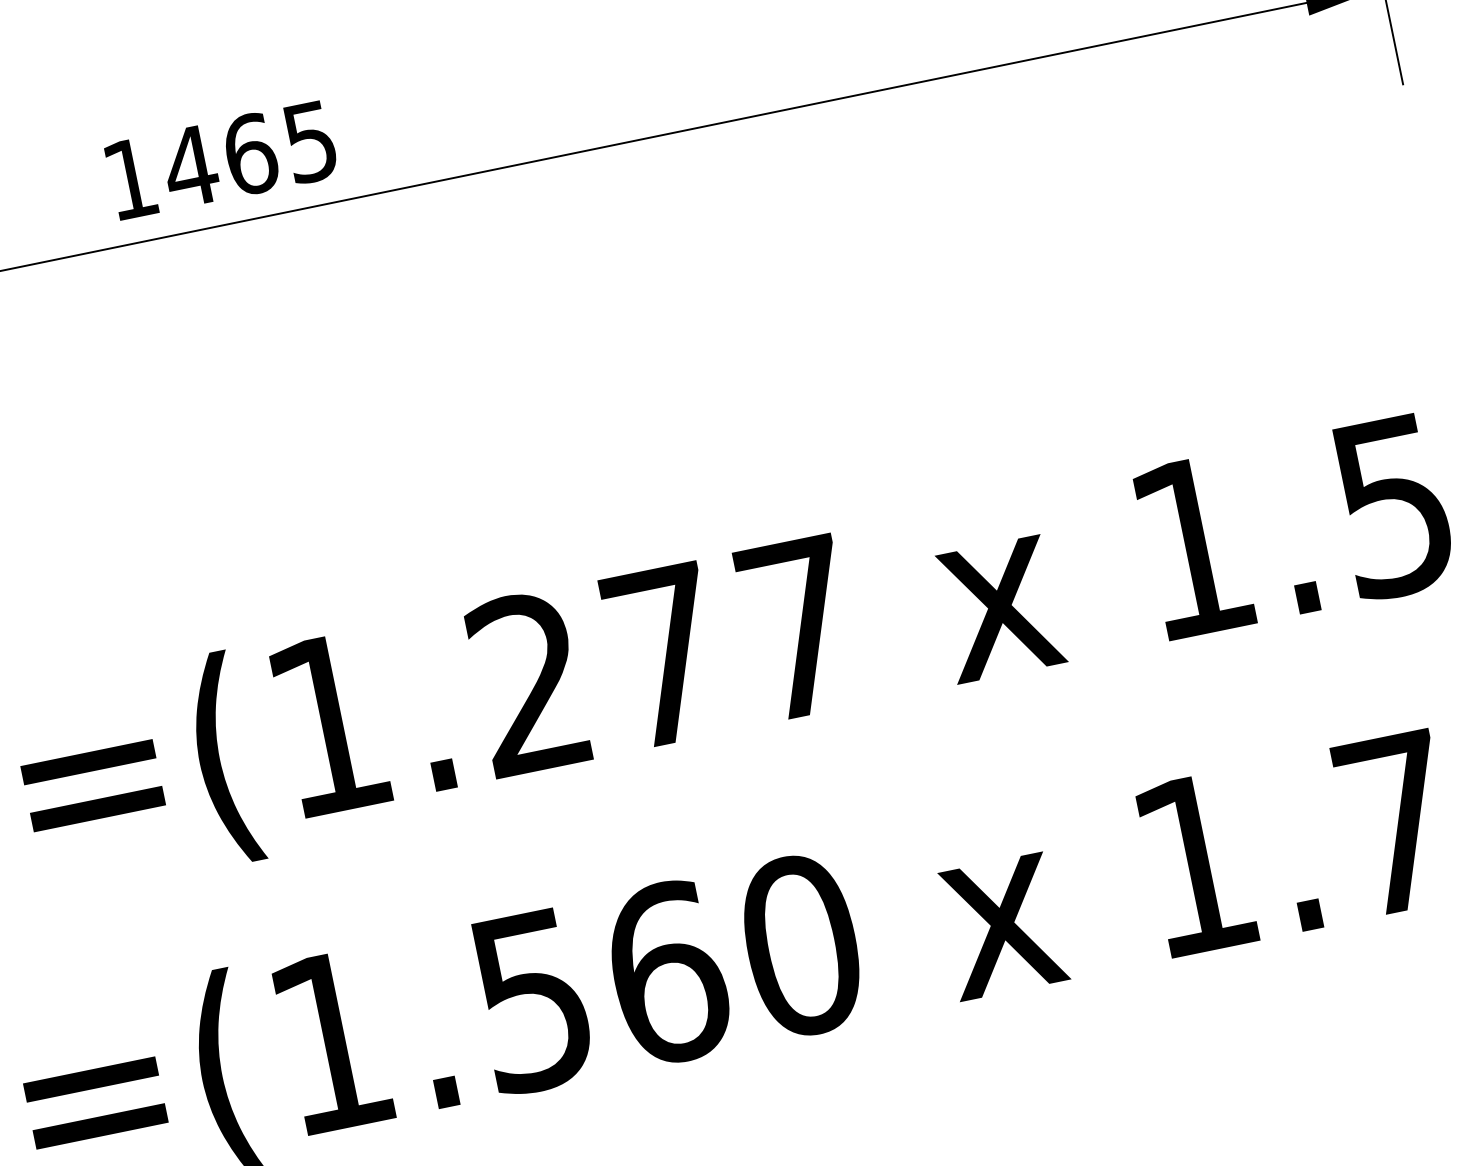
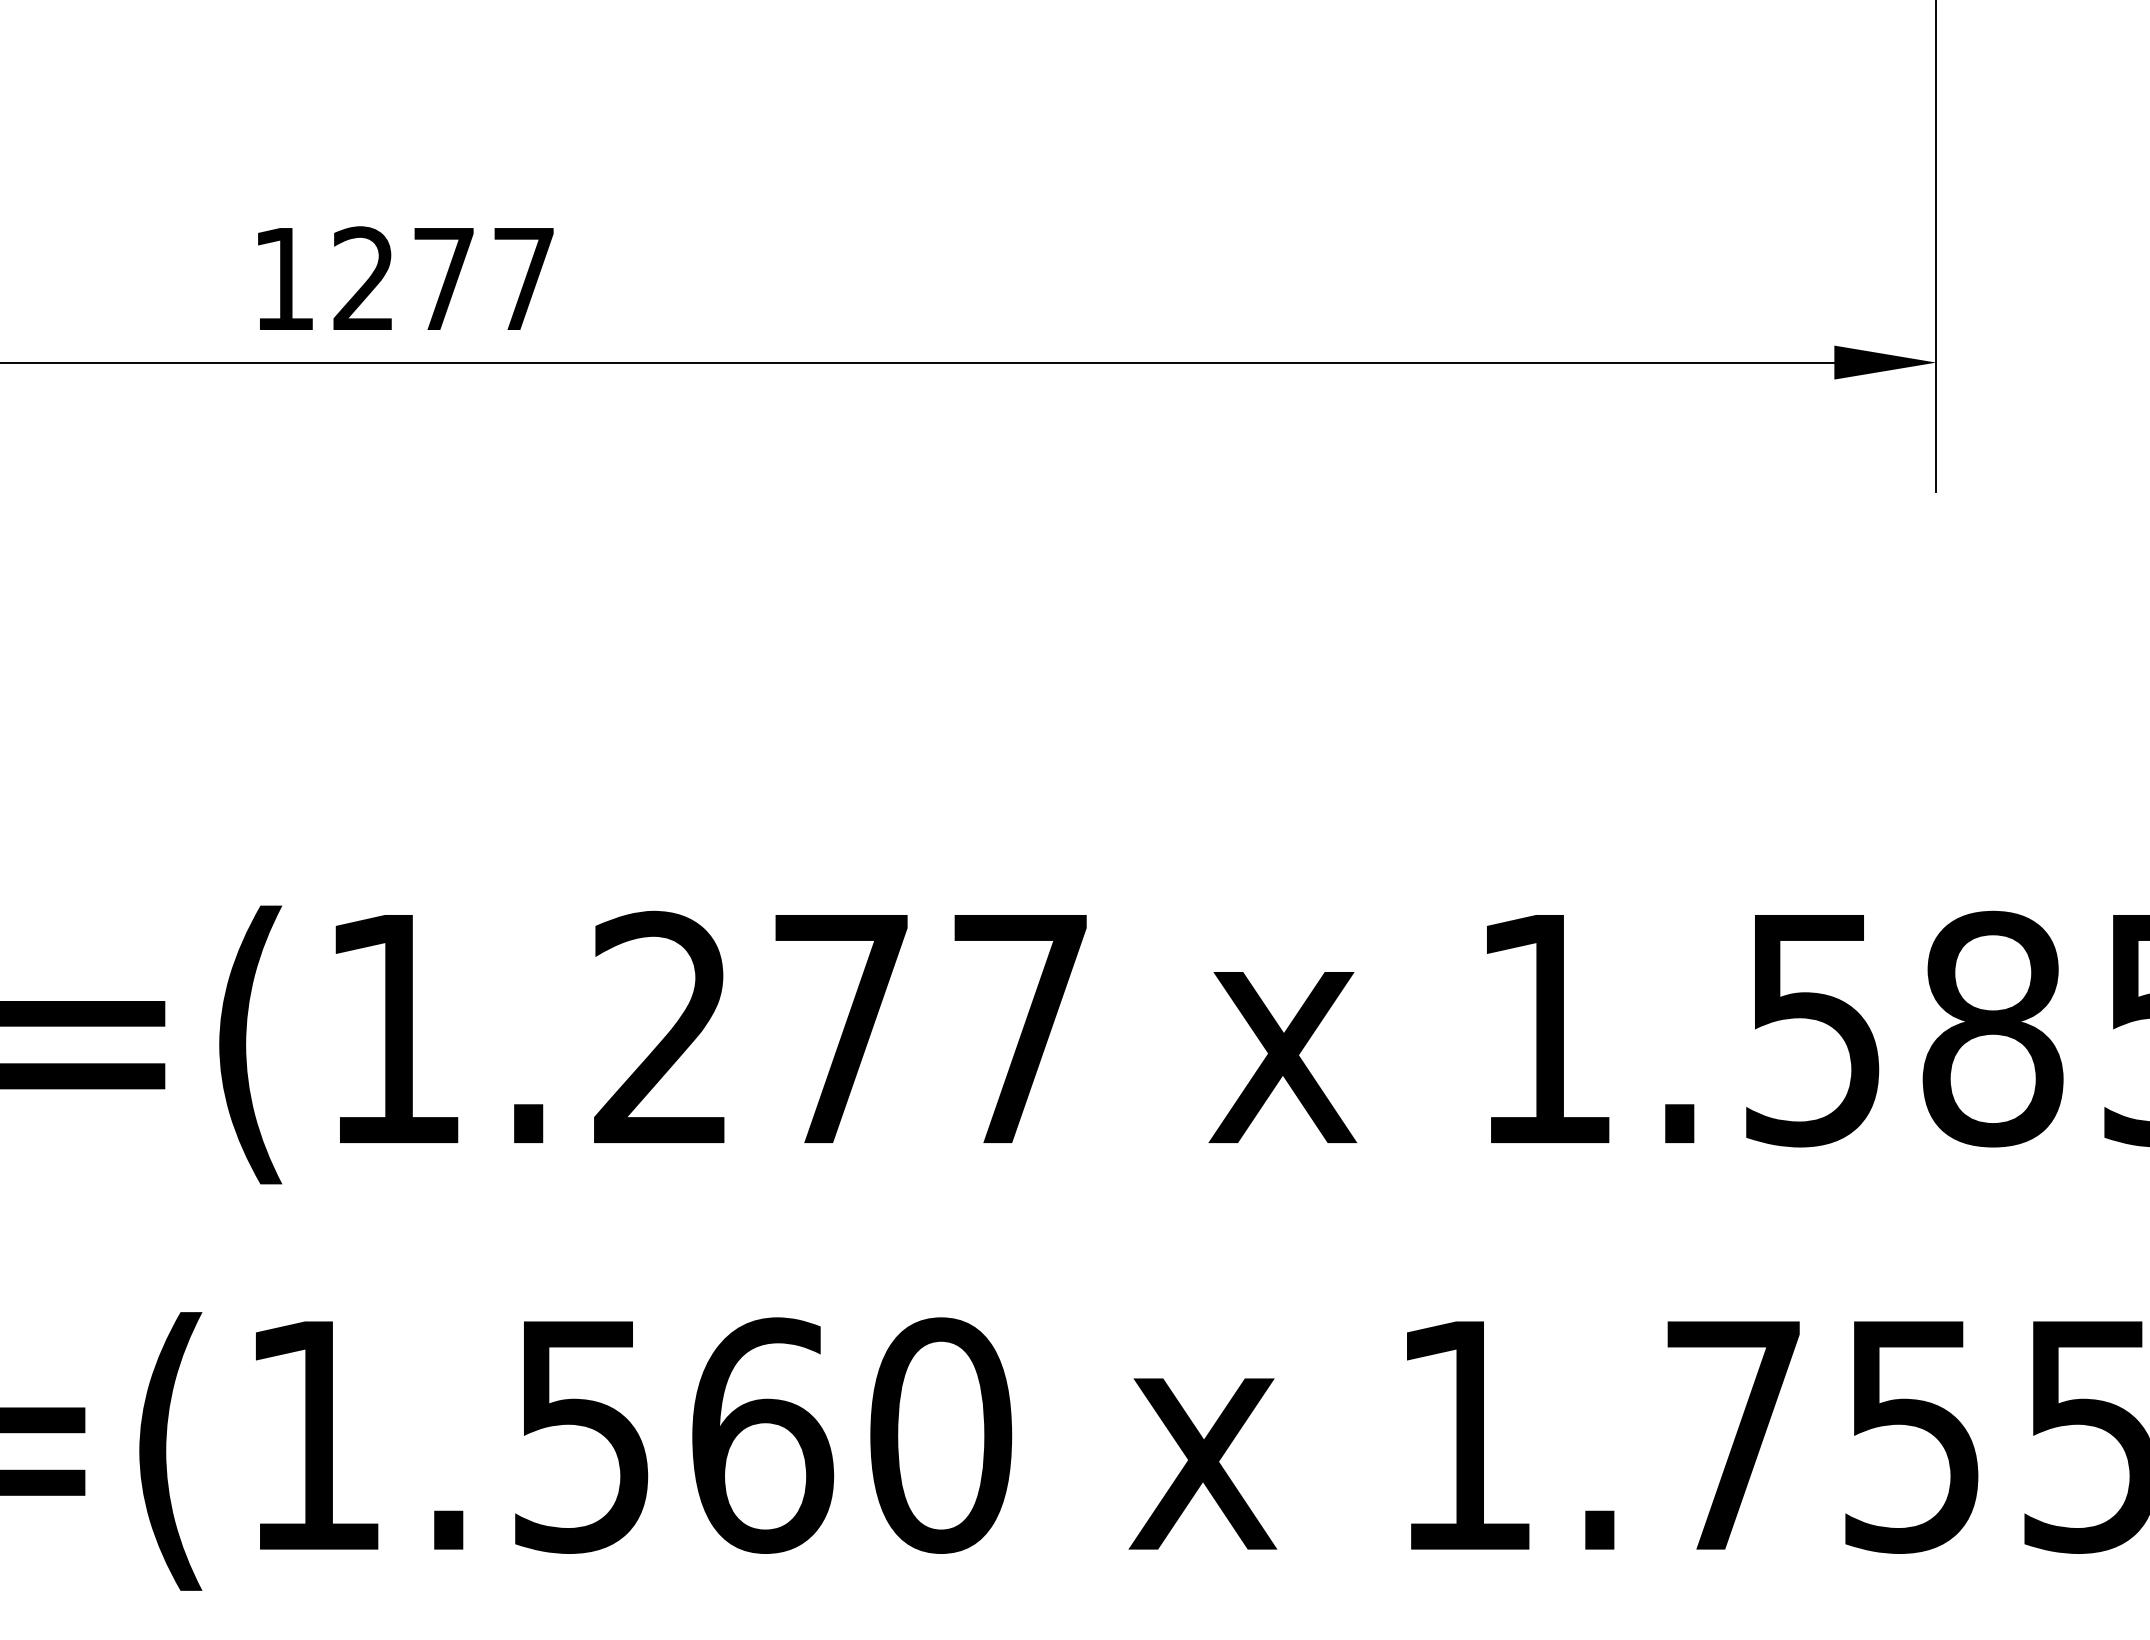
text: (248, 154) -> (441, 278), 1465 -> 1277

